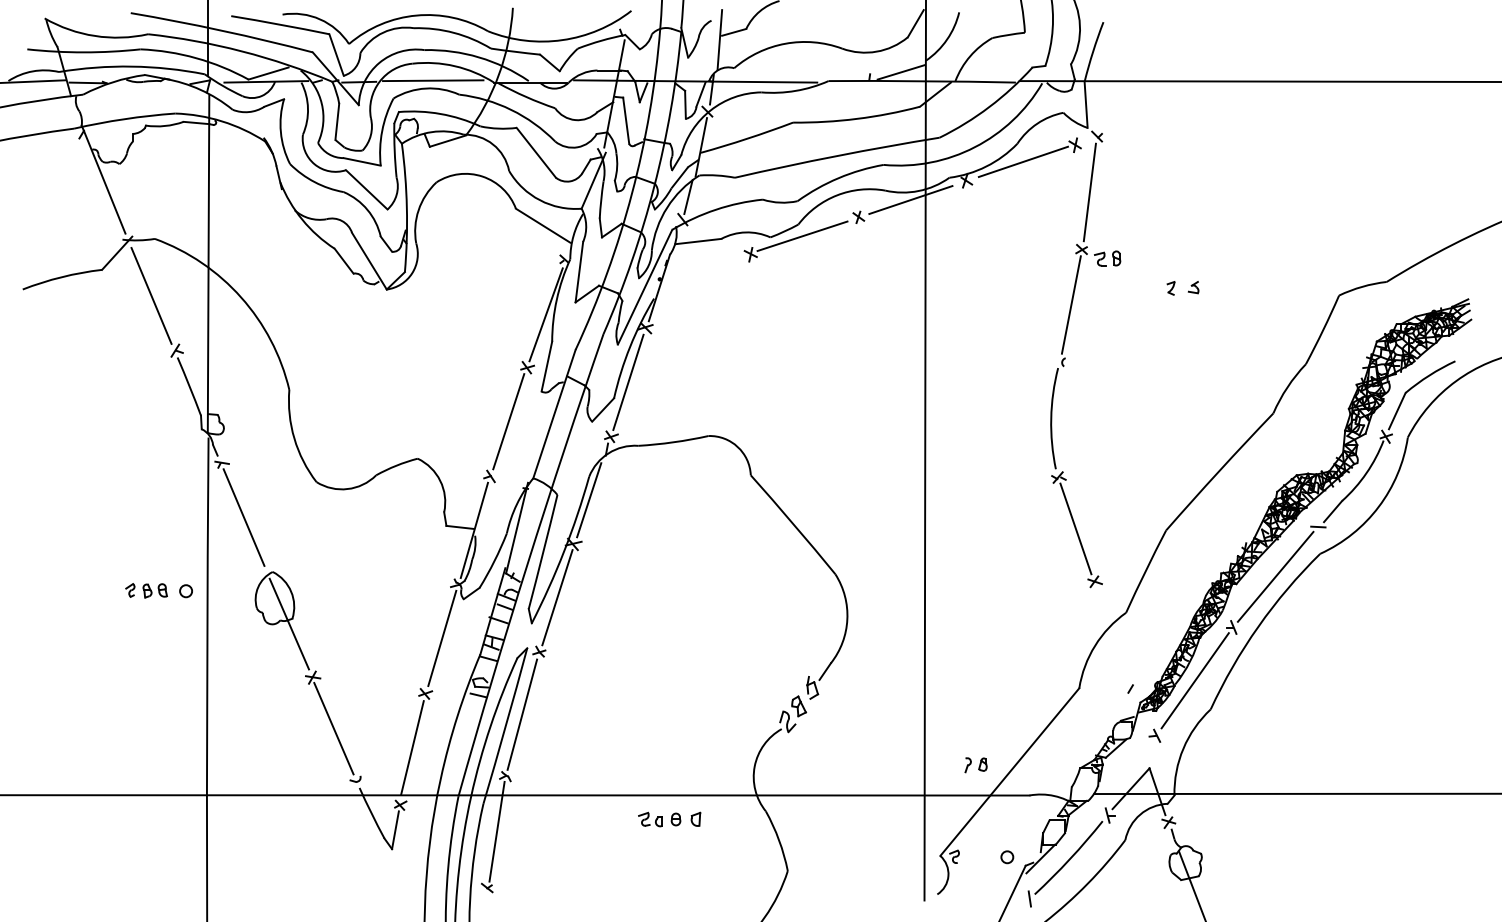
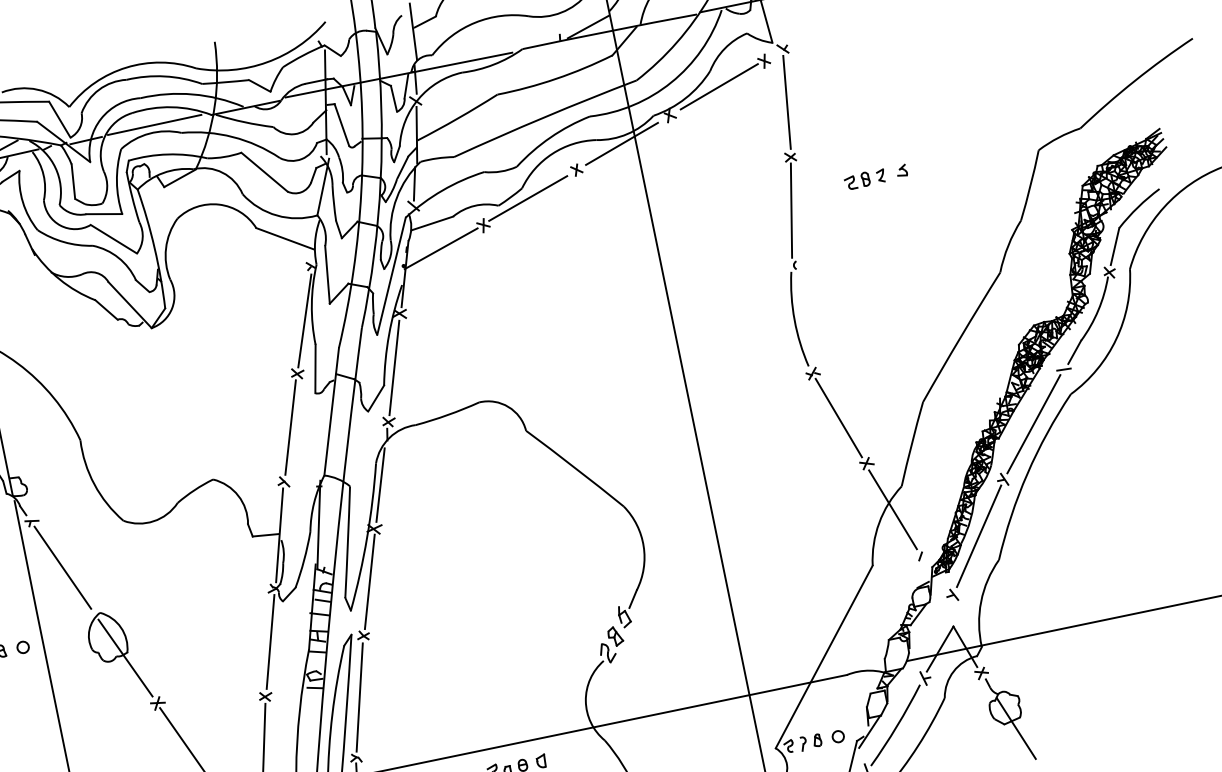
part: (1107, 258) -> (857, 181), moved
line: (702, 269) -> (441, 248), added
line: (1111, 634) -> (892, 509), added
part: (975, 765) -> (810, 742), moved

